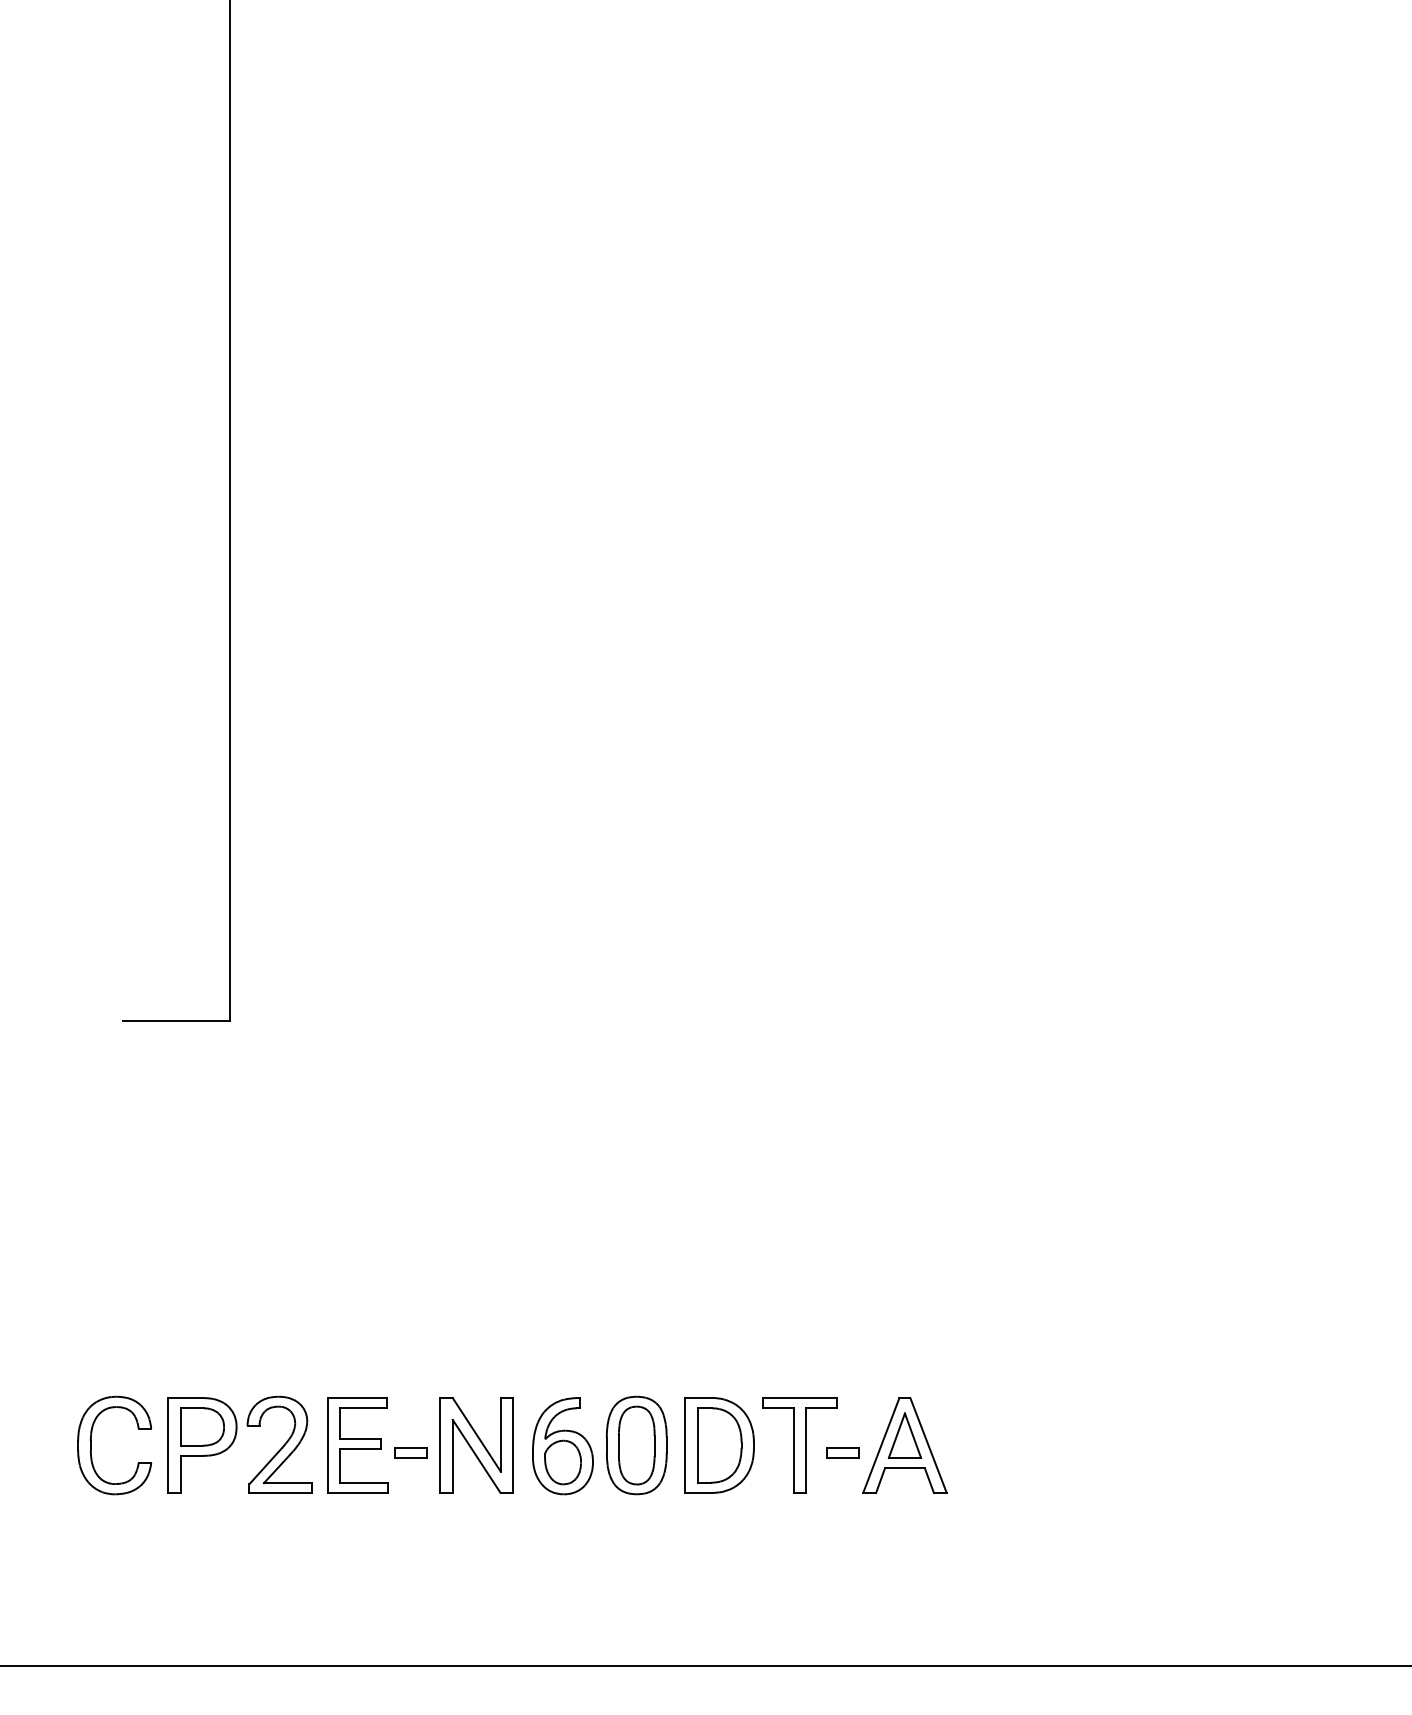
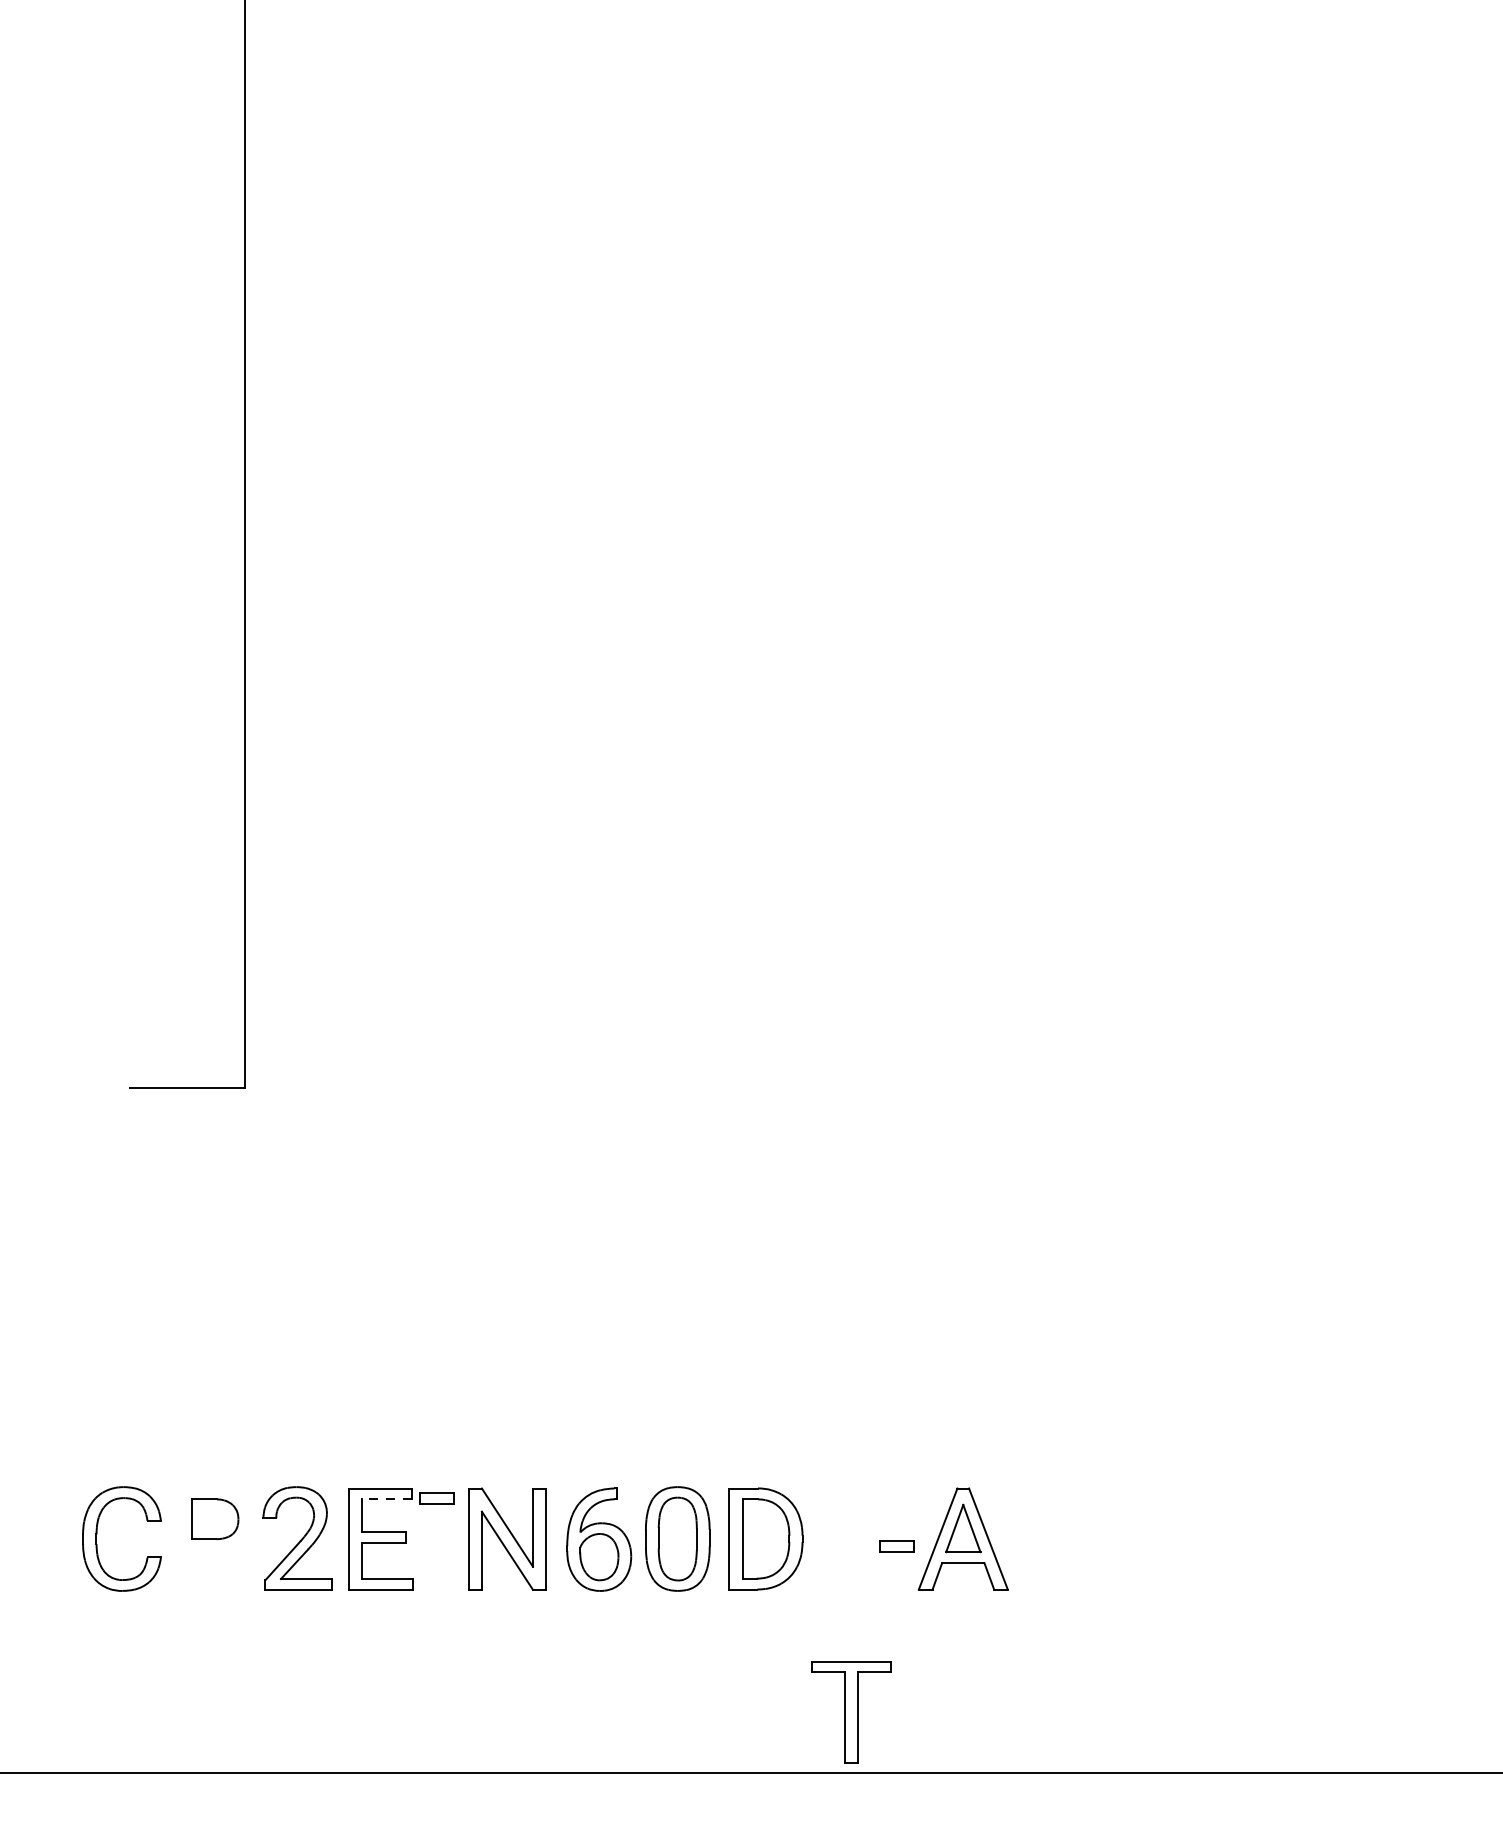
line: (363, 1408) -> (386, 1499), solid -> dashed
part: (202, 1445) -> (215, 1538), removed
part: (799, 1445) -> (851, 1712), moved
part: (410, 1452) -> (436, 1498), moved

